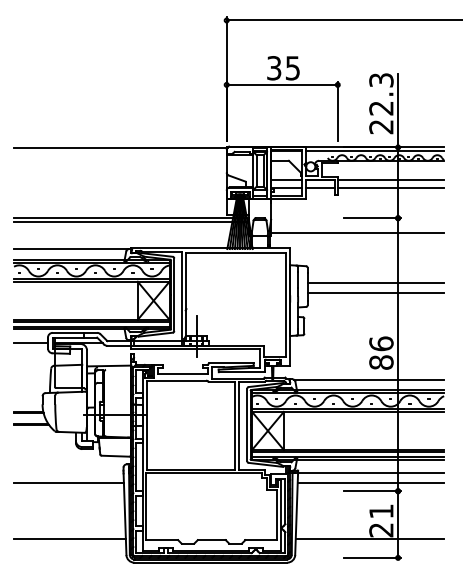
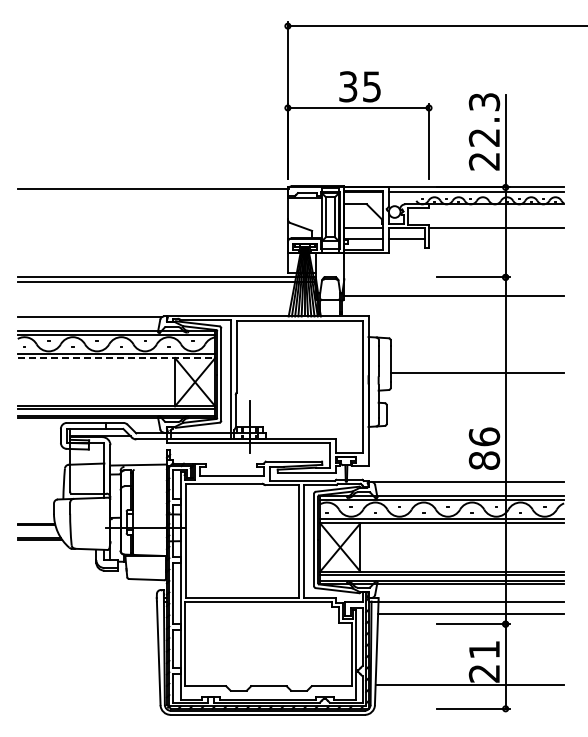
line: (390, 188) -> (496, 239), removed
line: (91, 282) -> (116, 358), solid -> dashed
line: (375, 282) -> (477, 359), removed
line: (30, 343) -> (38, 436), removed
line: (68, 483) -> (87, 614), removed
line: (69, 538) -> (88, 684), removed

